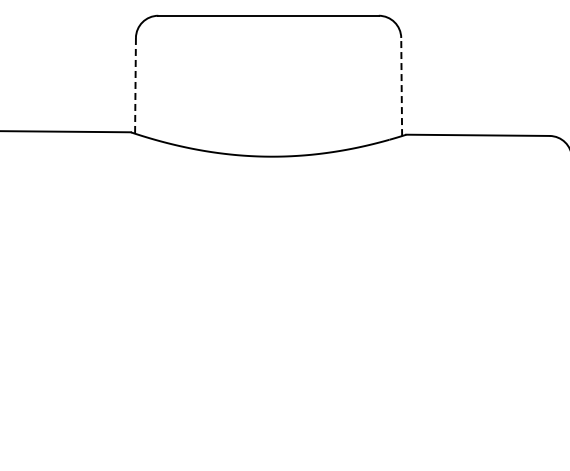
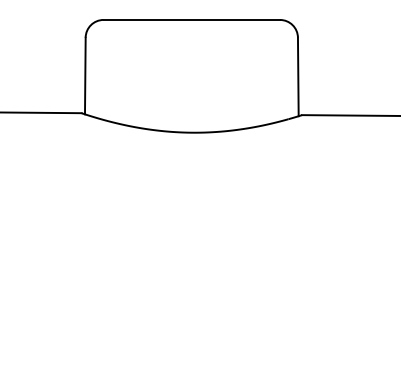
line: (135, 85) -> (85, 75), dashed -> solid
line: (401, 86) -> (298, 76), dashed -> solid

